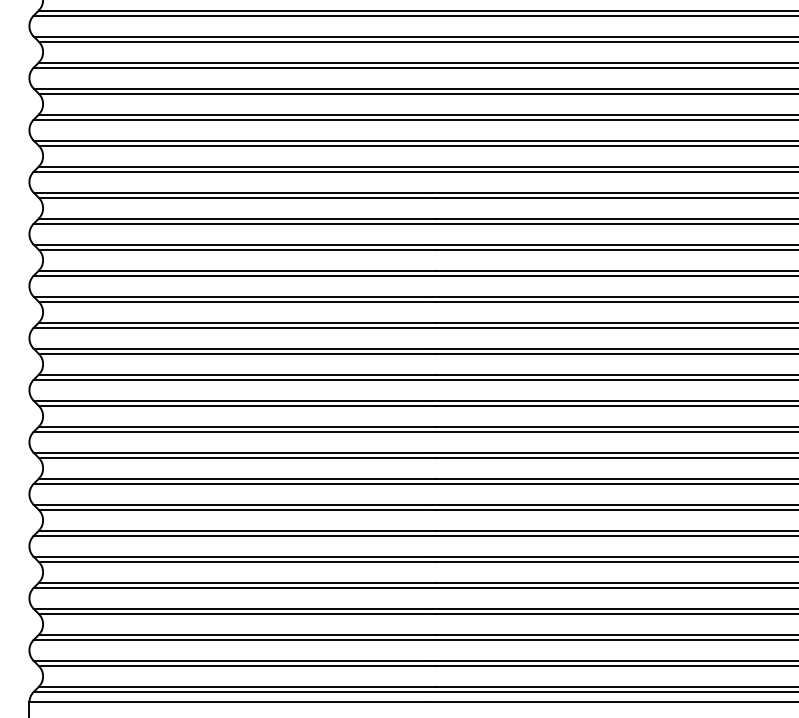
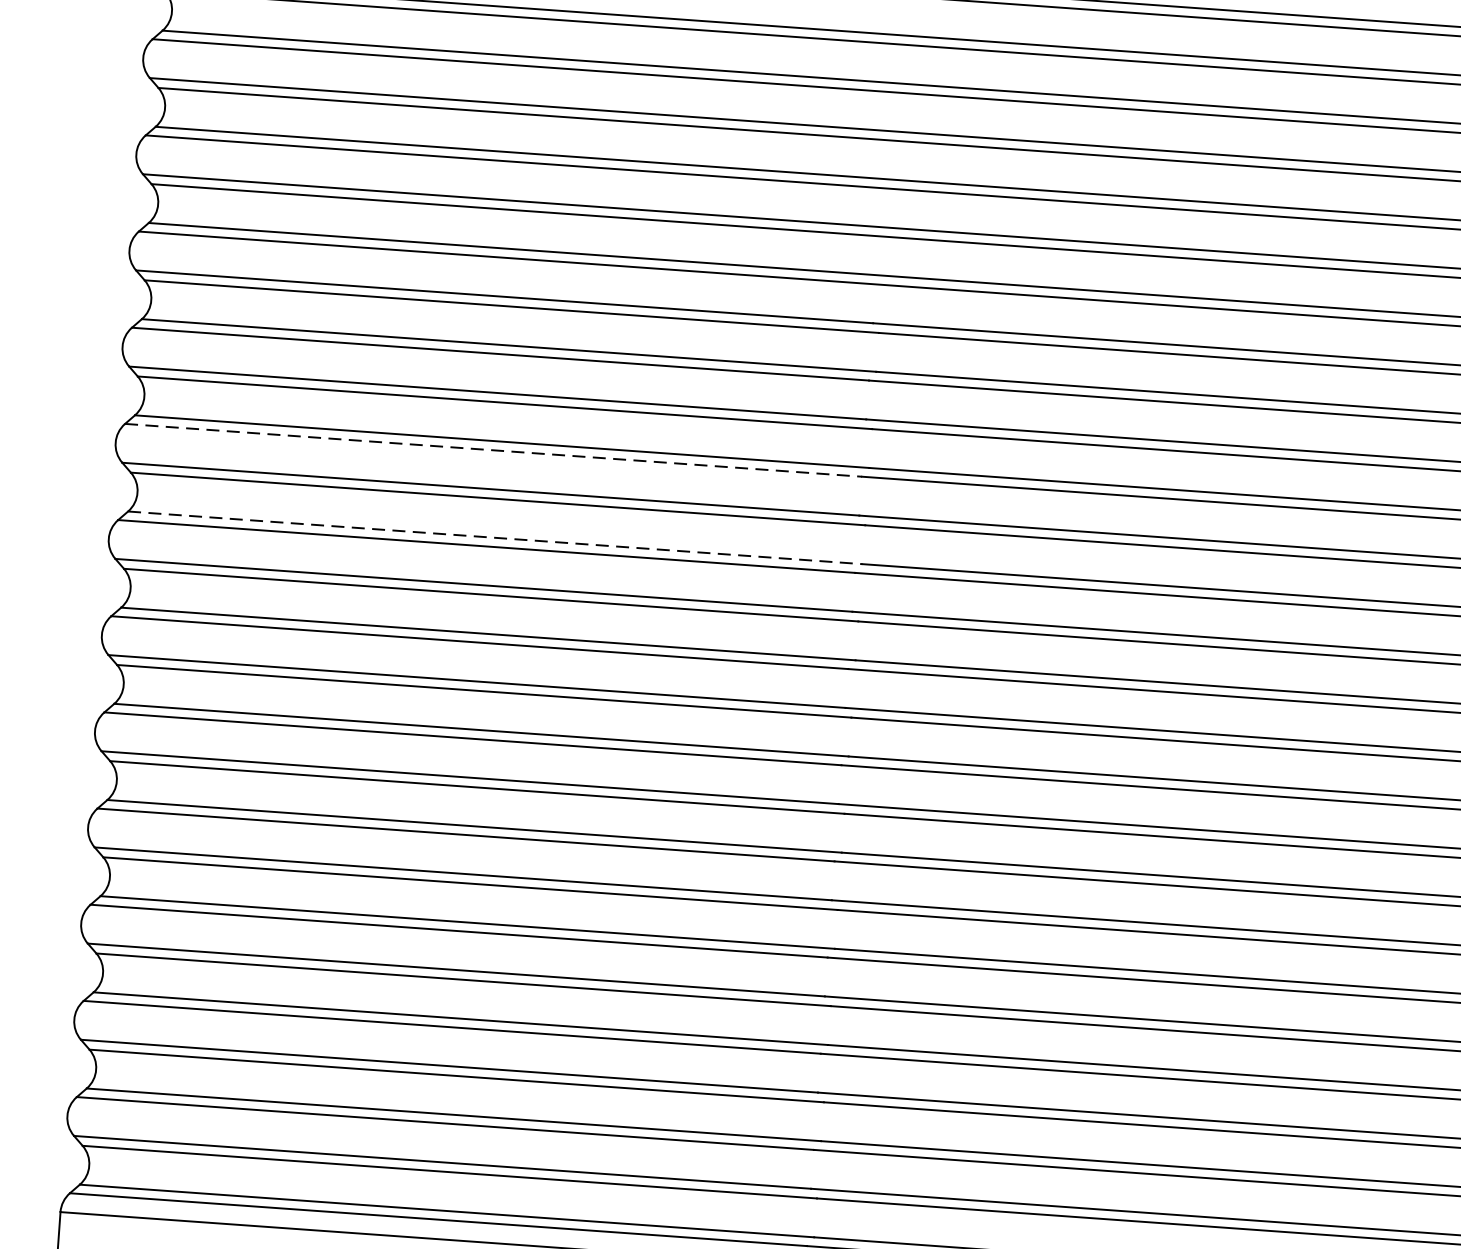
line: (233, 275) -> (494, 449), solid -> dashed
line: (237, 322) -> (495, 537), solid -> dashed

